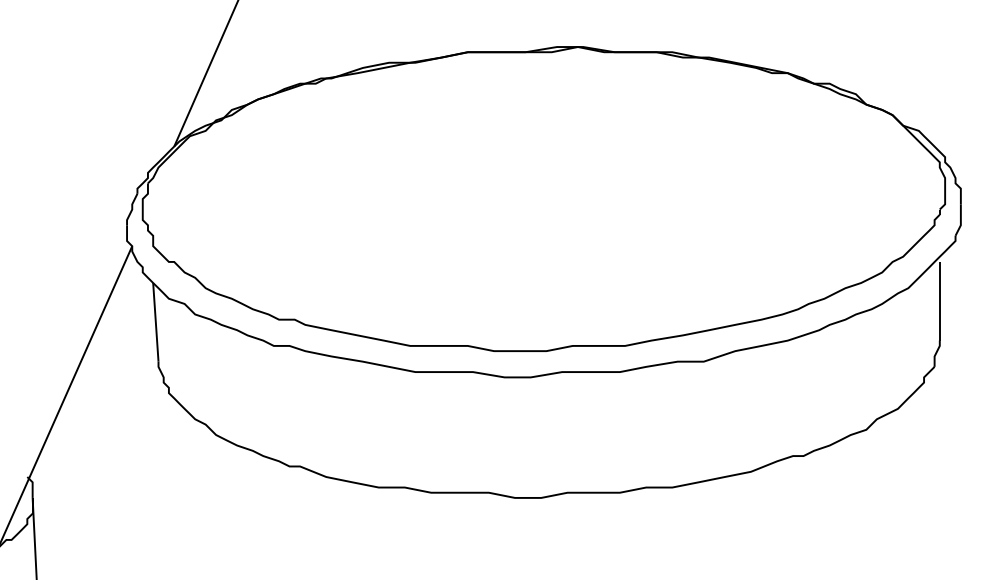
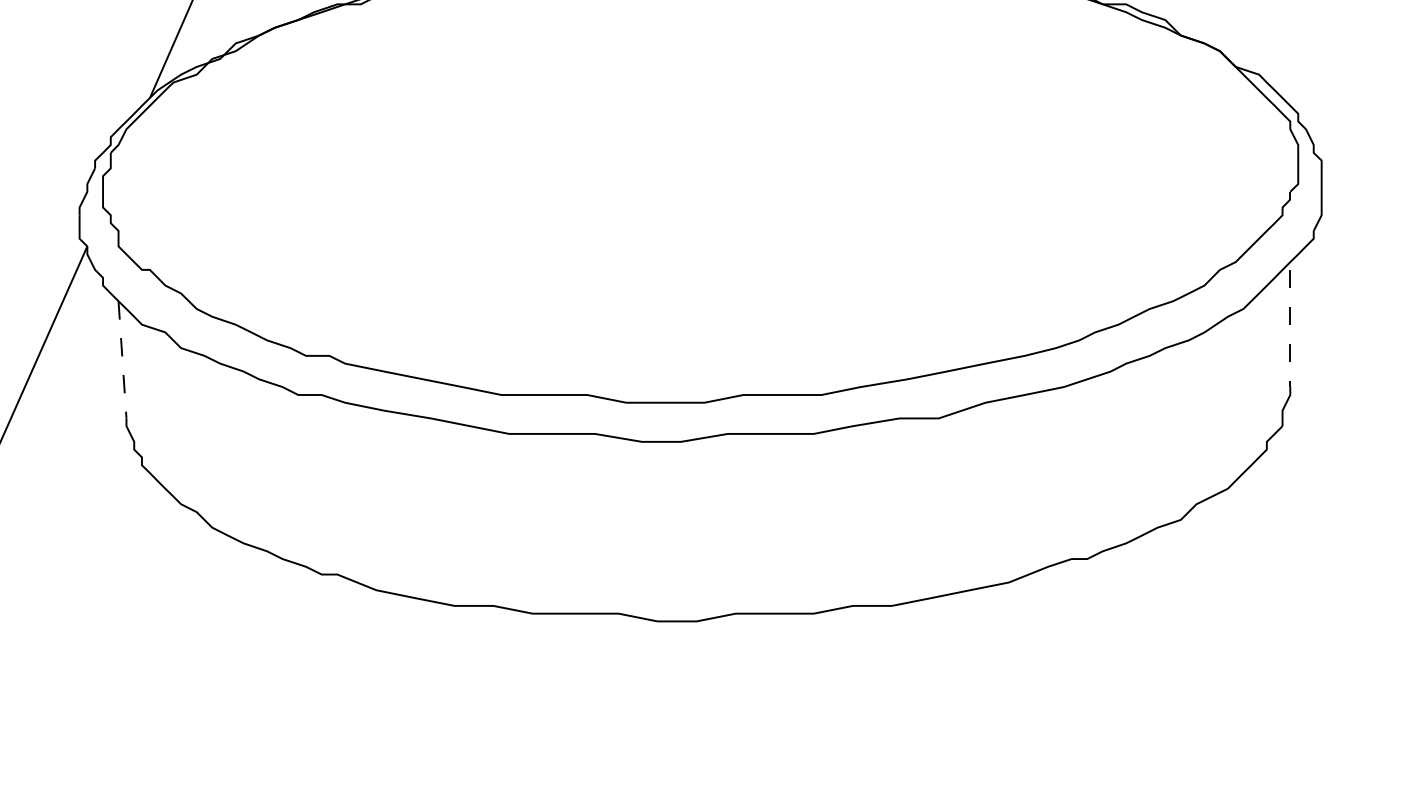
line: (939, 301) -> (1289, 328), solid -> dashed
line: (155, 322) -> (121, 360), solid -> dashed

